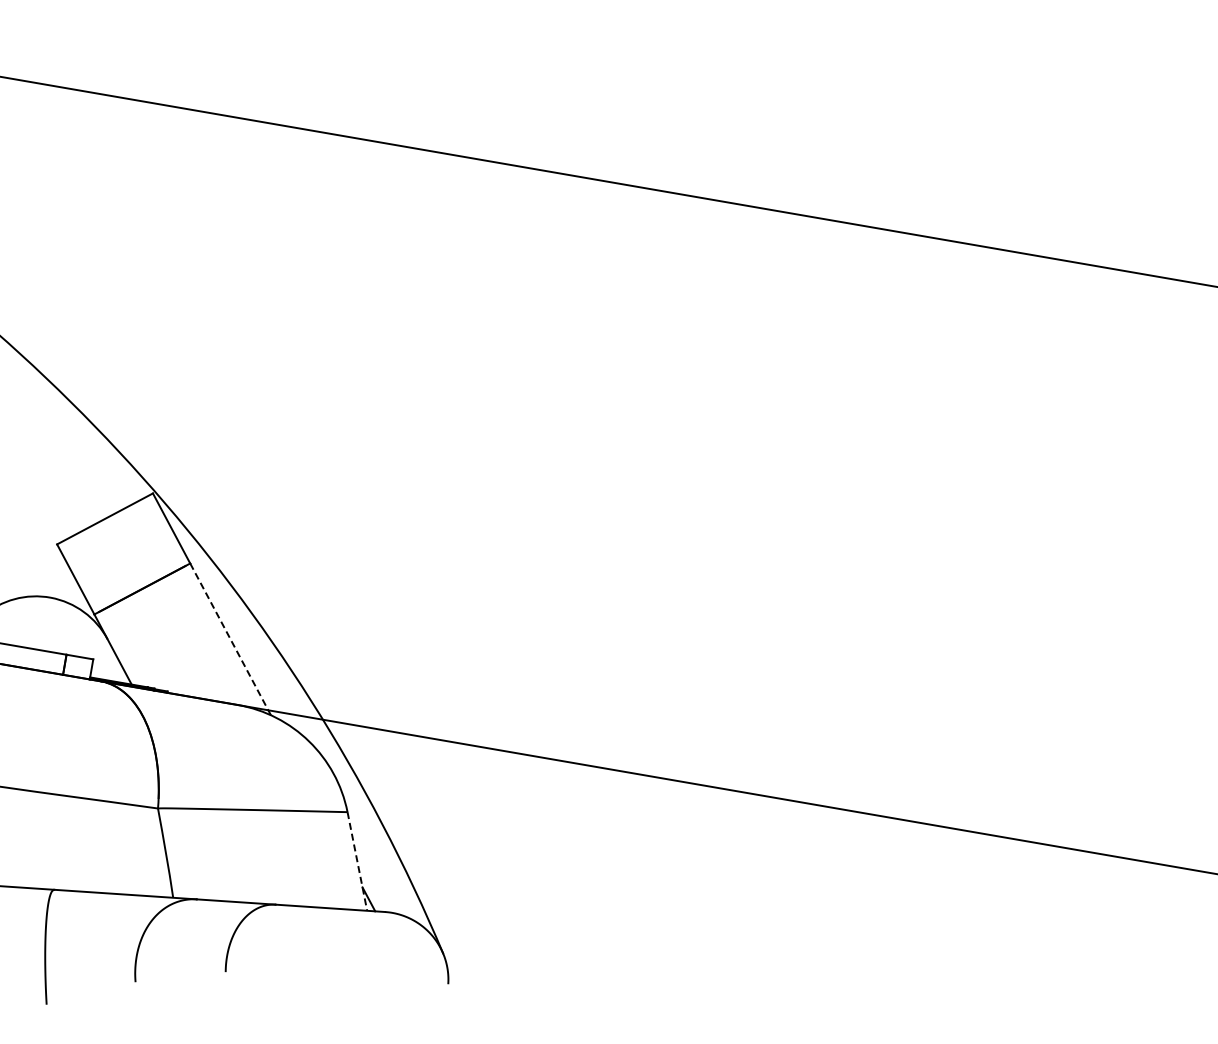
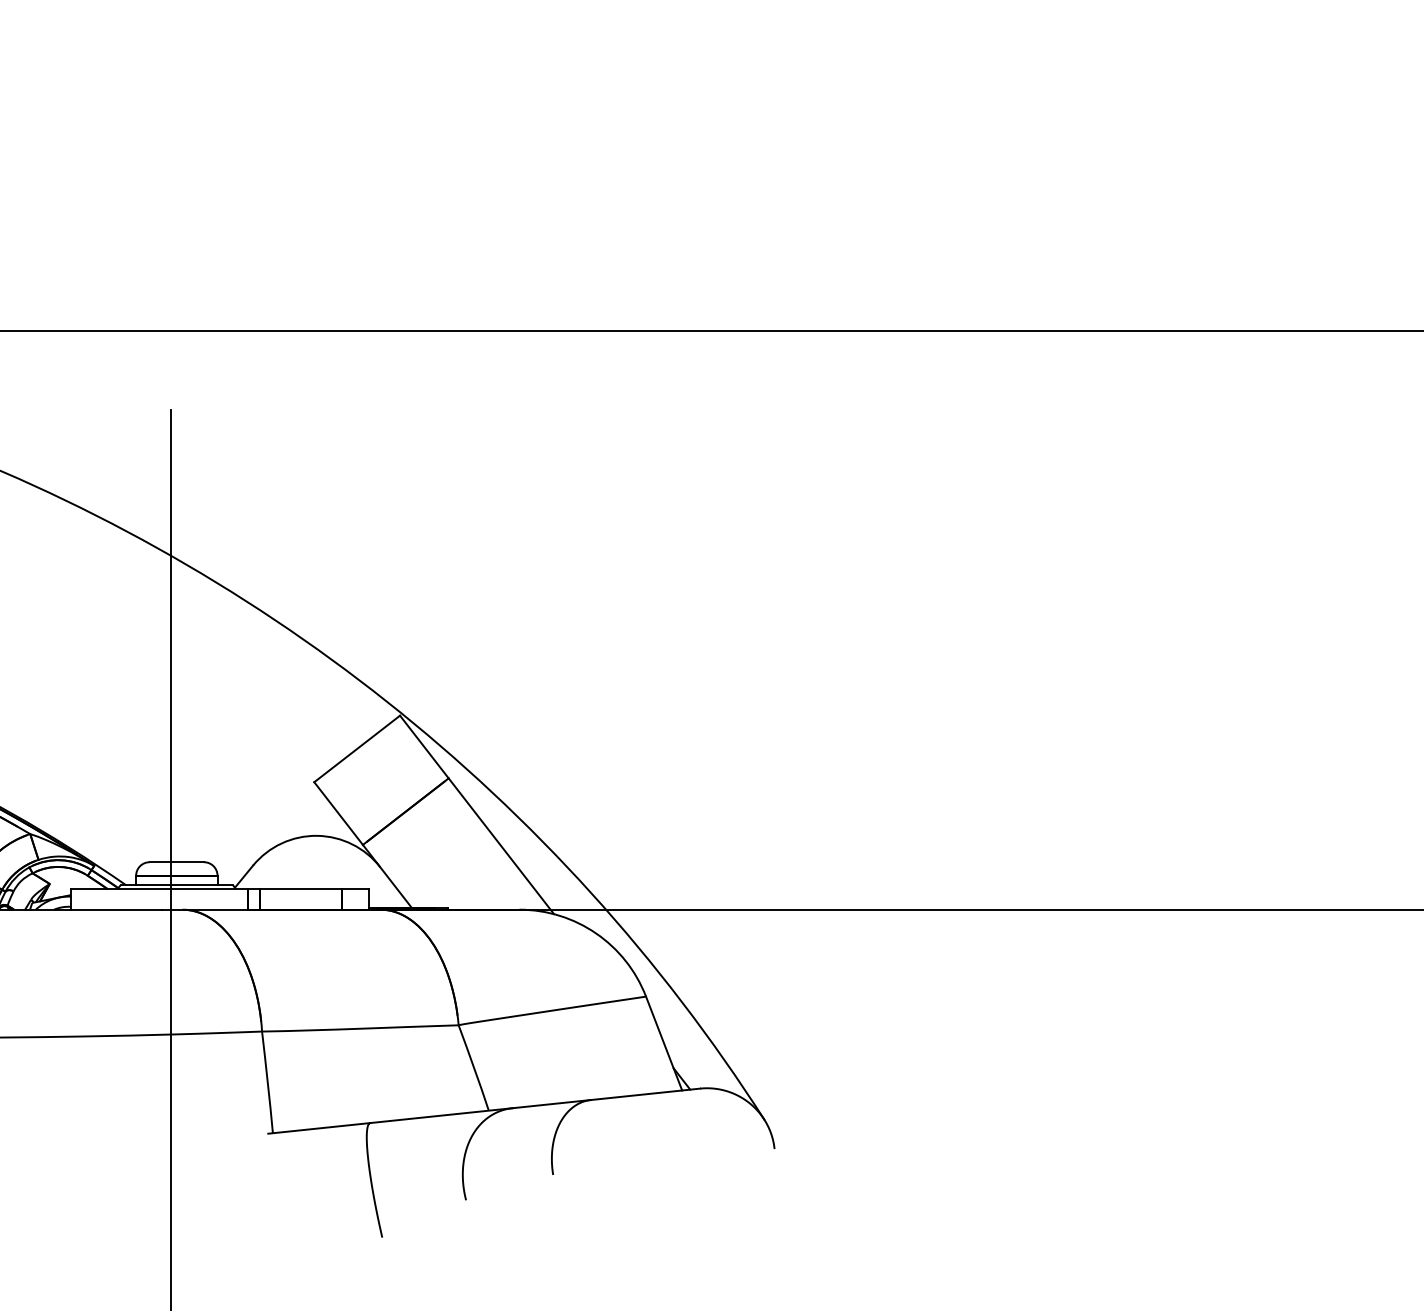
line: (230, 639) -> (501, 846), dashed -> solid
line: (357, 862) -> (664, 1044), dashed -> solid

